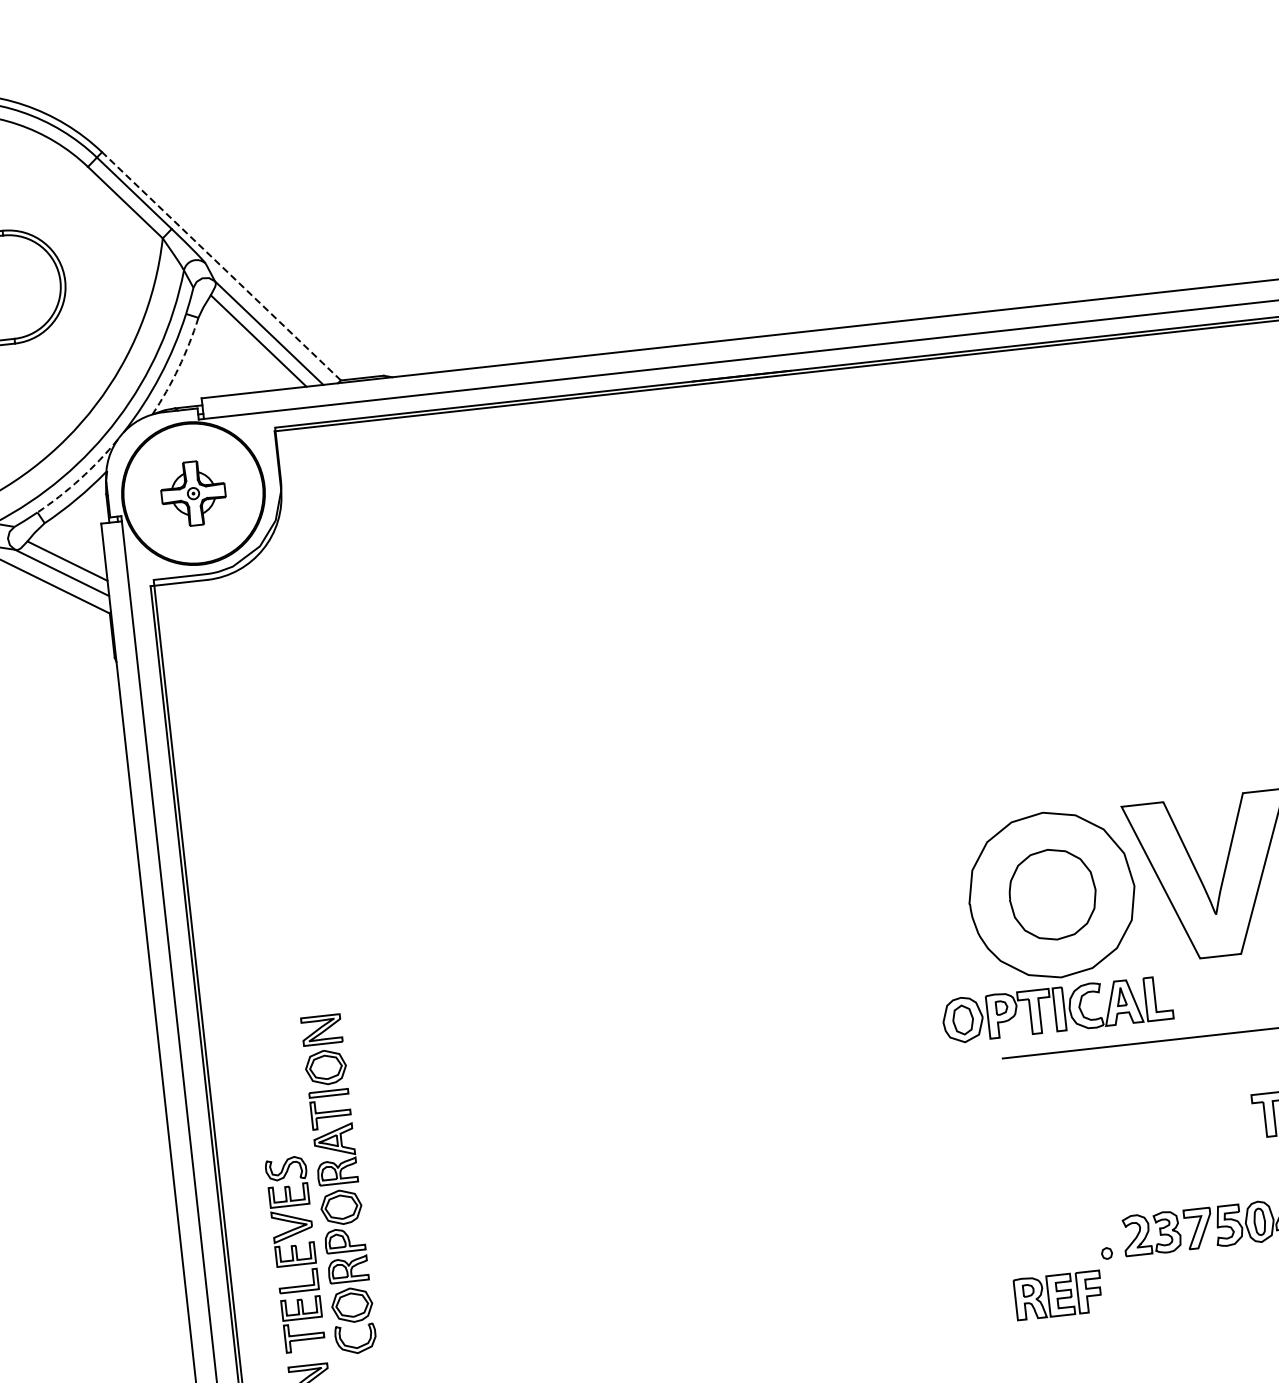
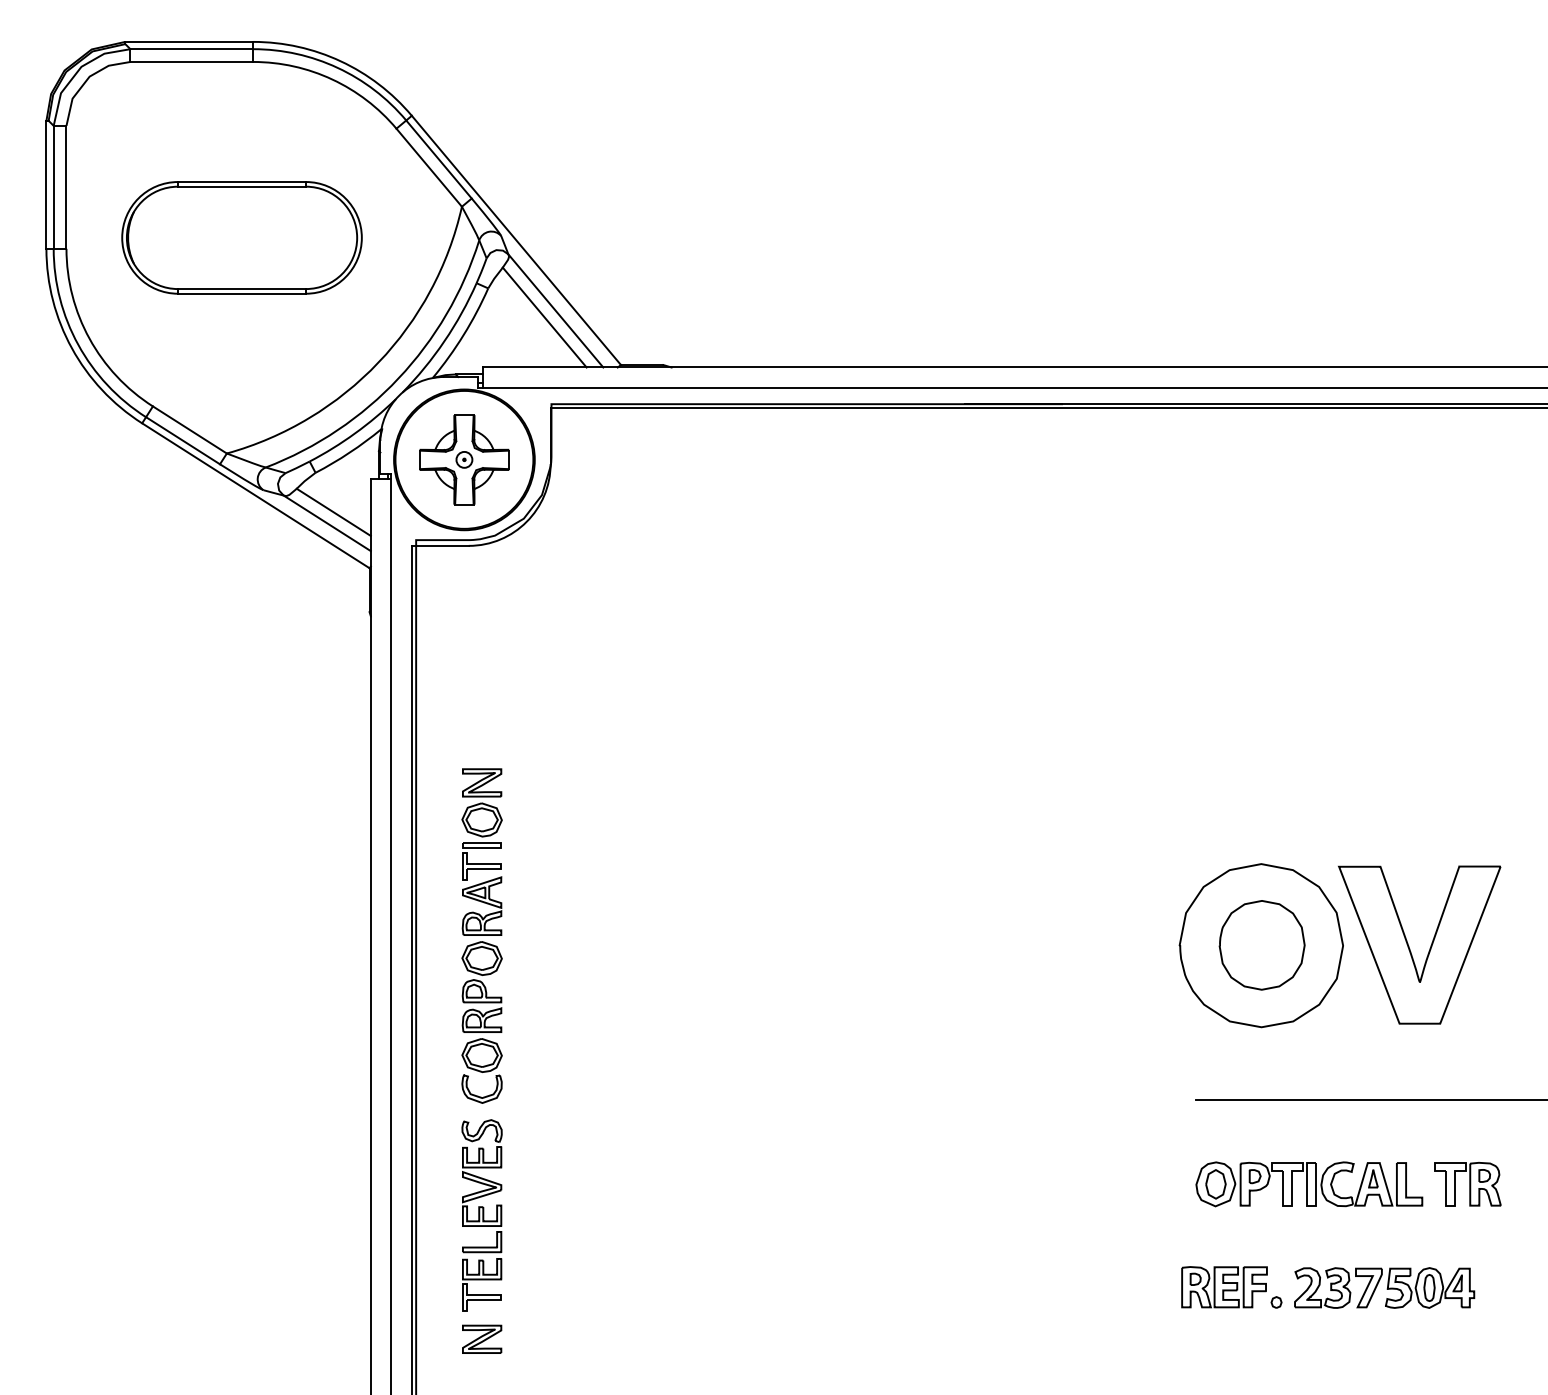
line: (221, 266) -> (516, 240), dashed -> solid
arc: (178, 368) -> (463, 335), dashed -> solid
arc: (80, 479) -> (355, 433), dashed -> solid
part: (193, 493) -> (464, 459), size x1.43
part: (1057, 1009) -> (1309, 1184), moved
part: (338, 1184) -> (481, 935), moved
part: (1058, 1295) -> (1224, 1287), moved

